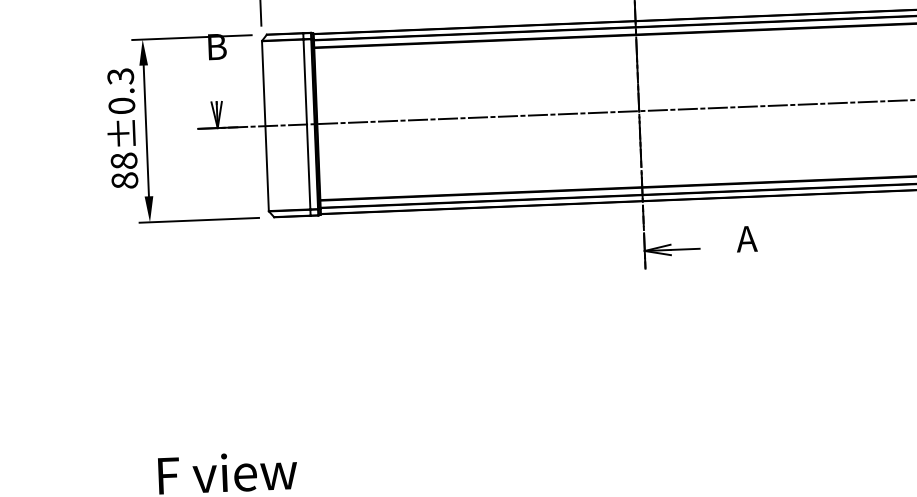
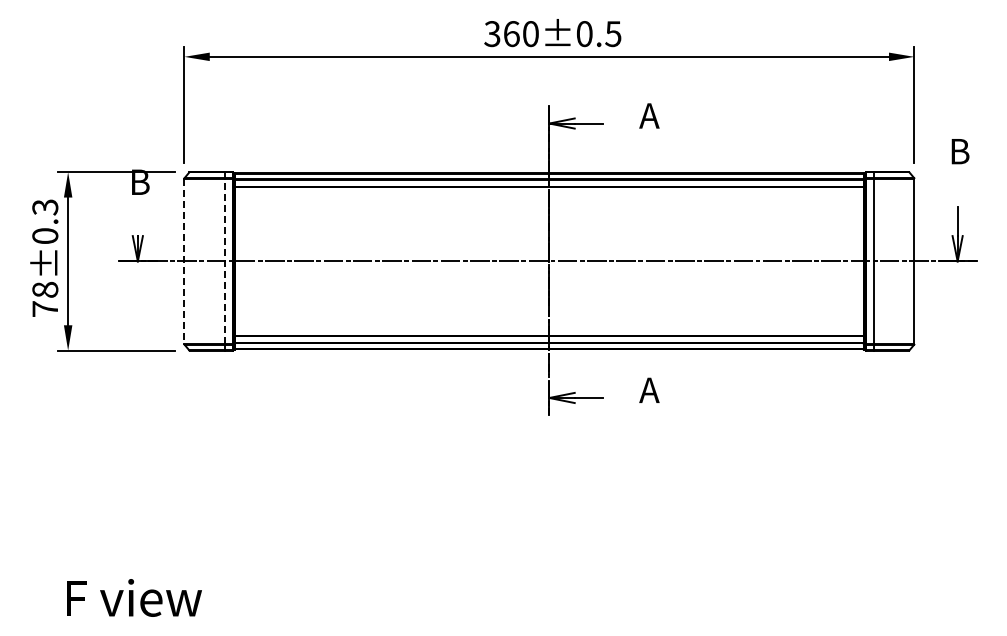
line: (306, 124) -> (224, 261), solid -> dashed
line: (265, 126) -> (184, 261), solid -> dashed
text: (125, 180) -> (45, 308), 88±0.3 -> 78±0.3

